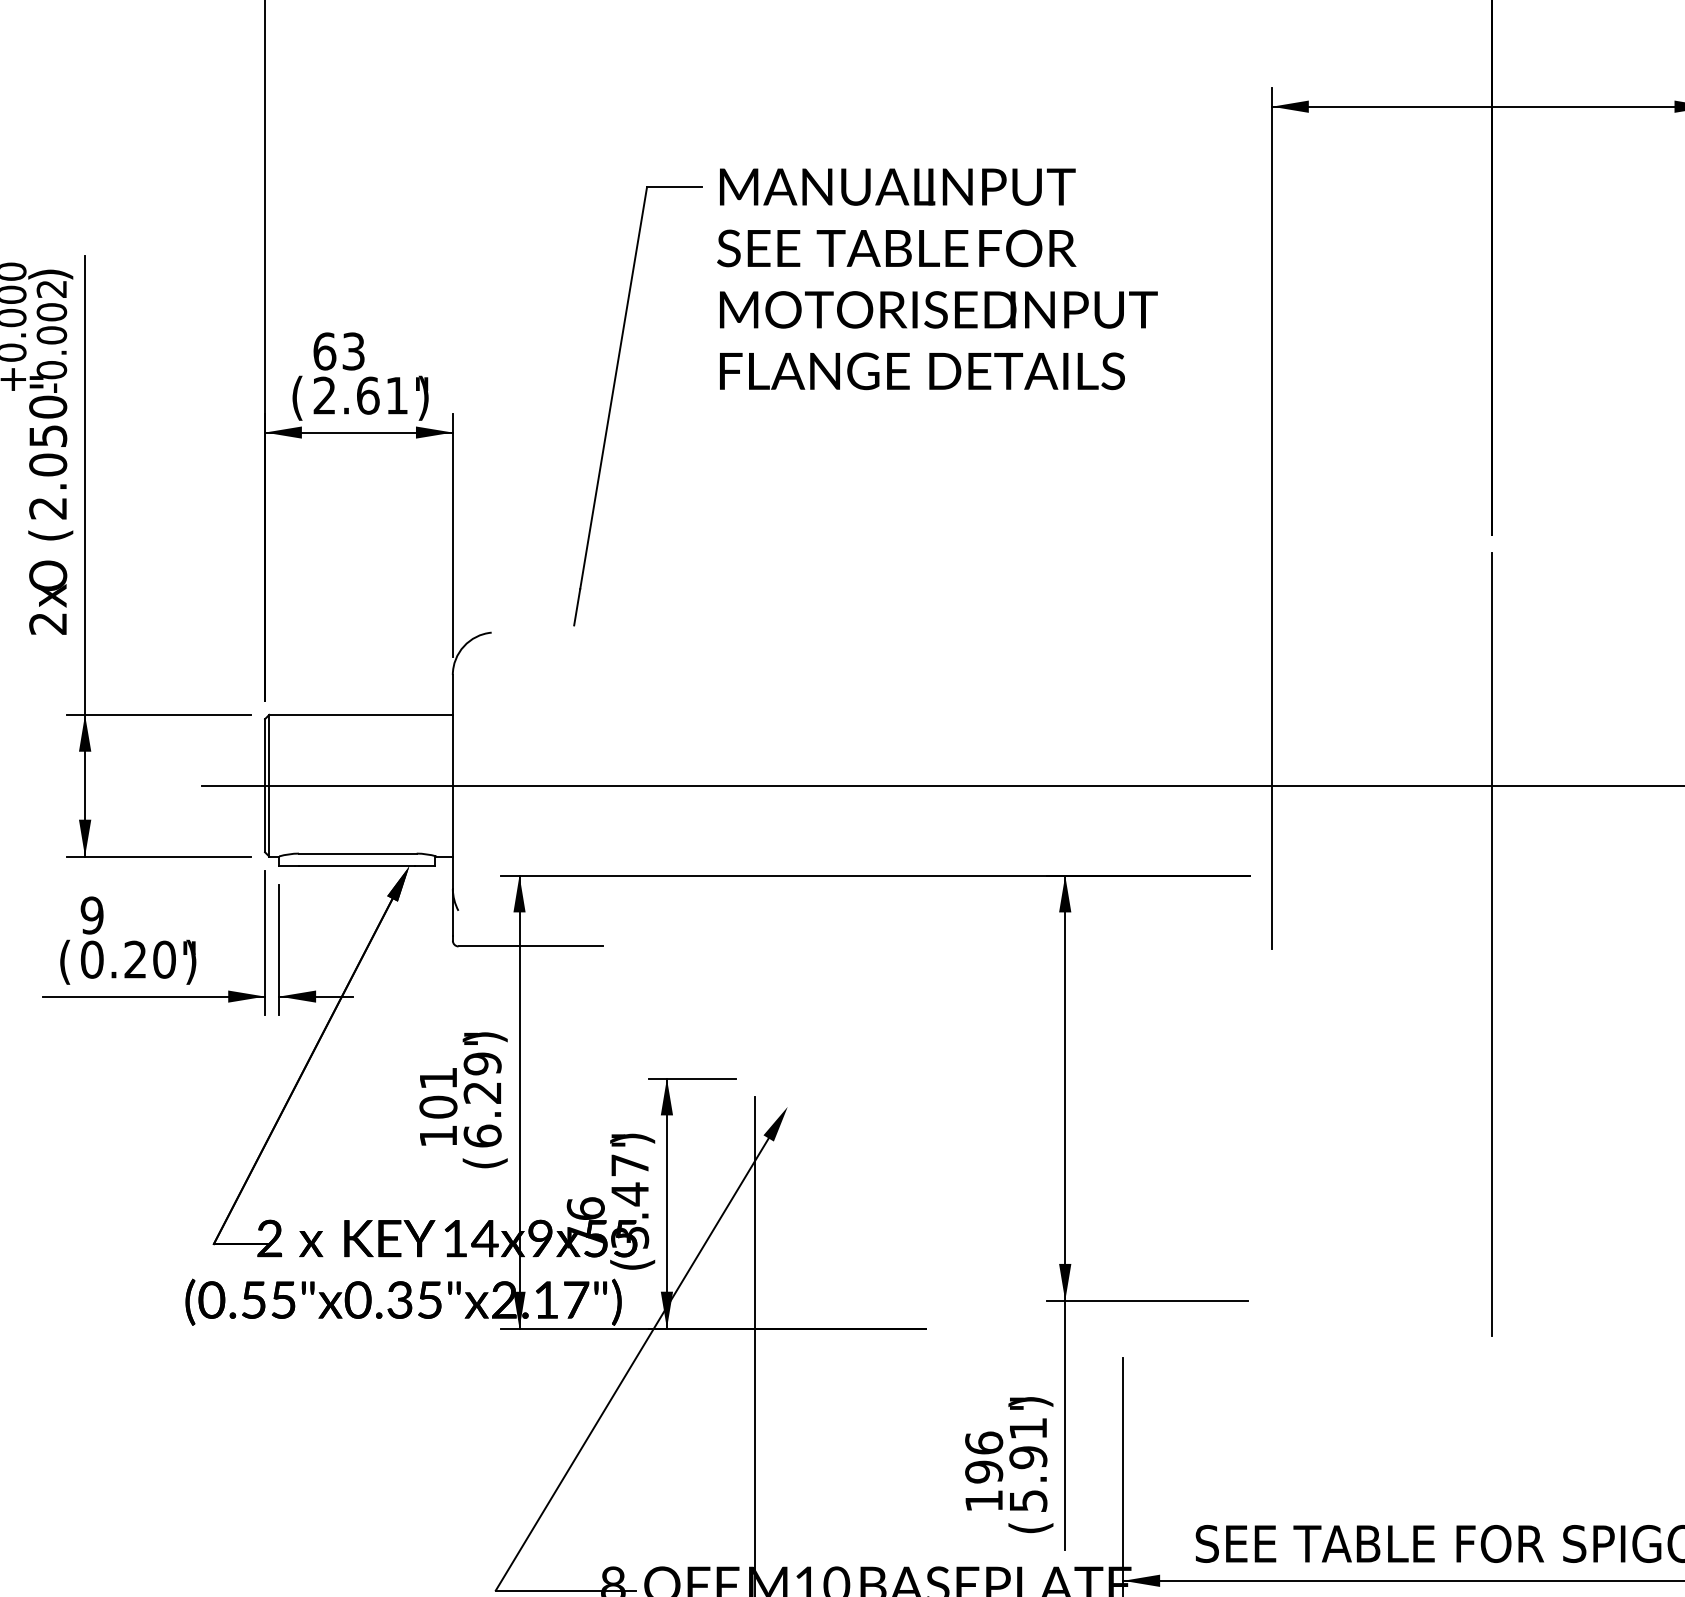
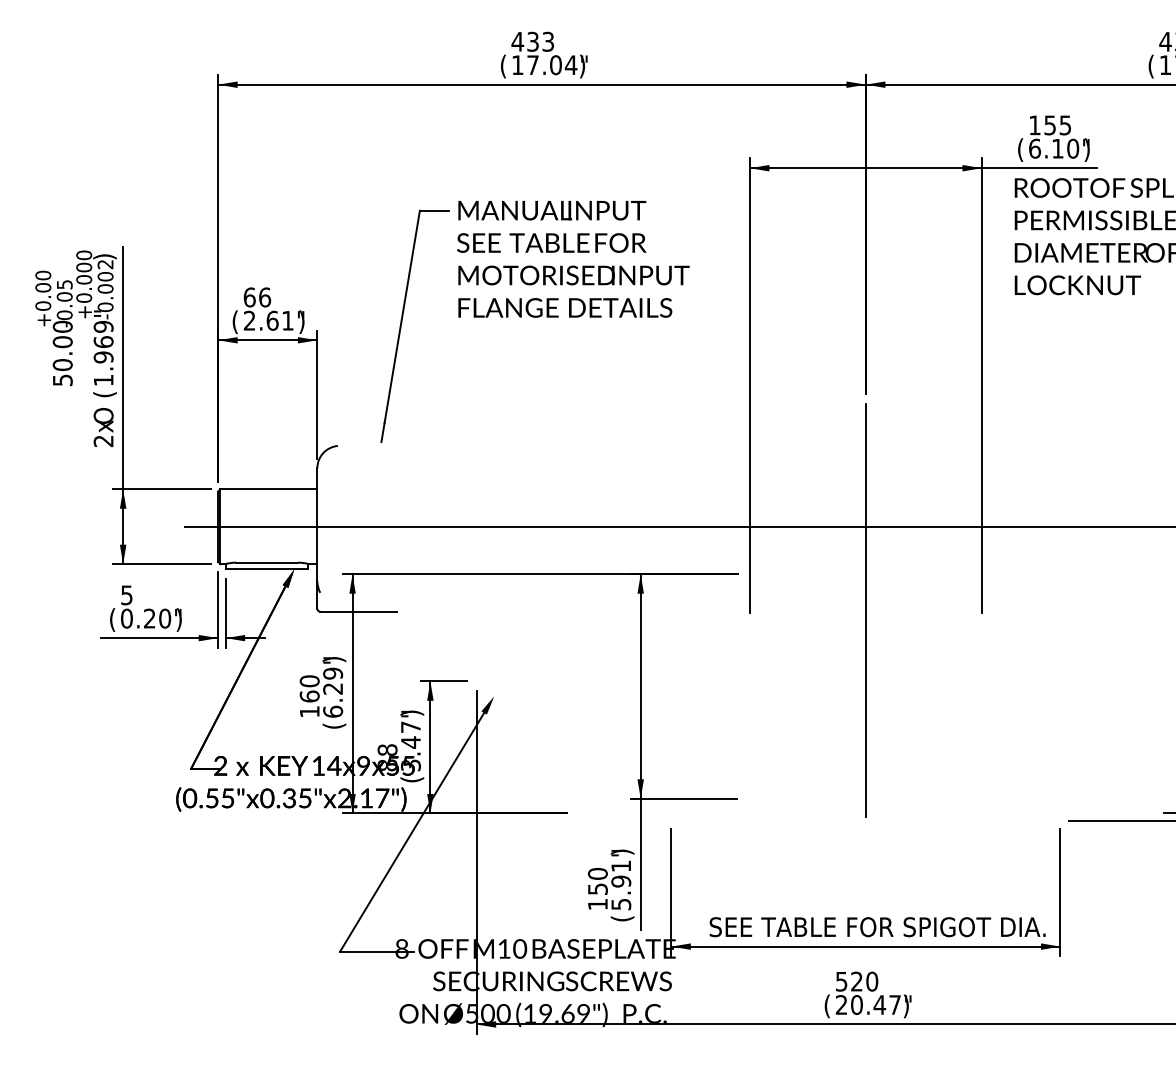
text: (354, 351) -> (265, 297), 63 -> 66
text: (47, 457) -> (103, 353), 2.050" -> 1.969"
text: (91, 915) -> (126, 595), 9 -> 5
text: (437, 1091) -> (309, 688), 101 -> 160
text: (585, 1222) -> (387, 757), 76 -> 88
text: (983, 1457) -> (597, 881), 196 -> 150

